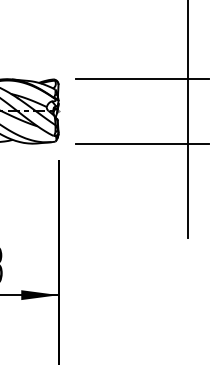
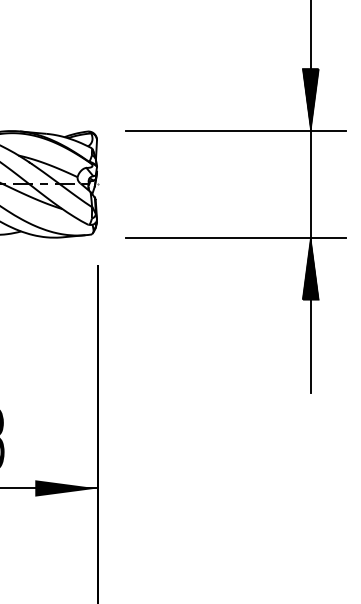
hatch: (187, 60) -> (310, 100), added
hatch: (187, 162) -> (310, 268), added

